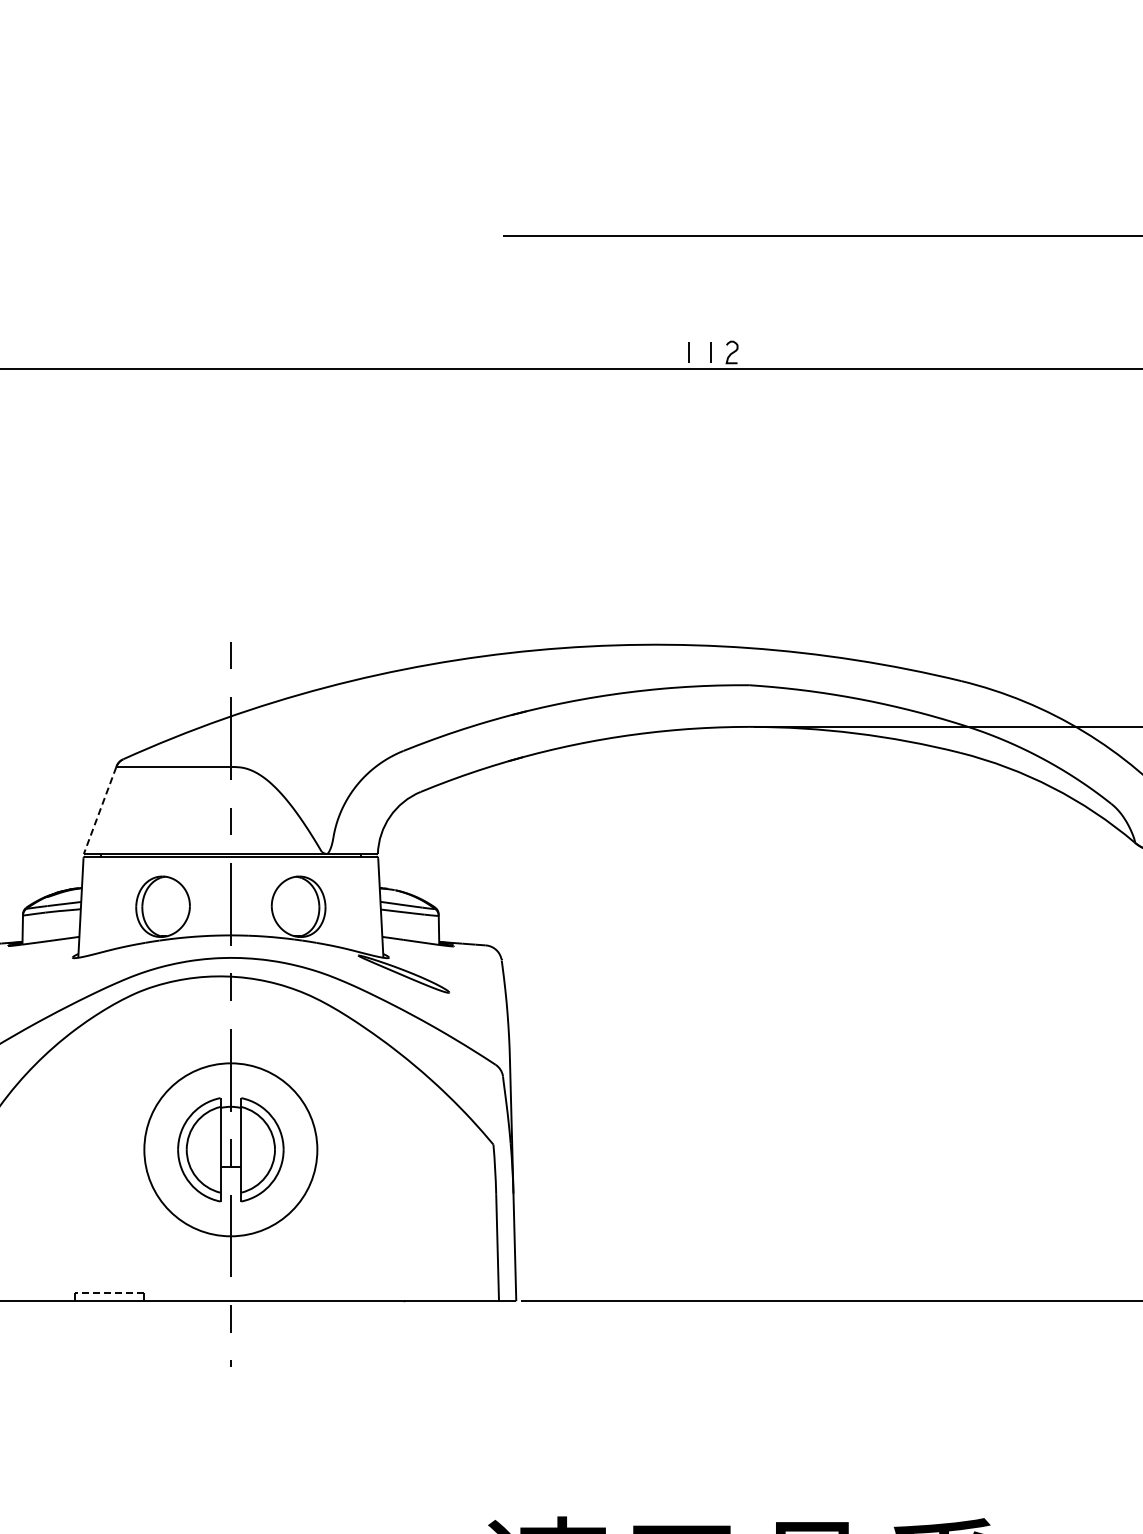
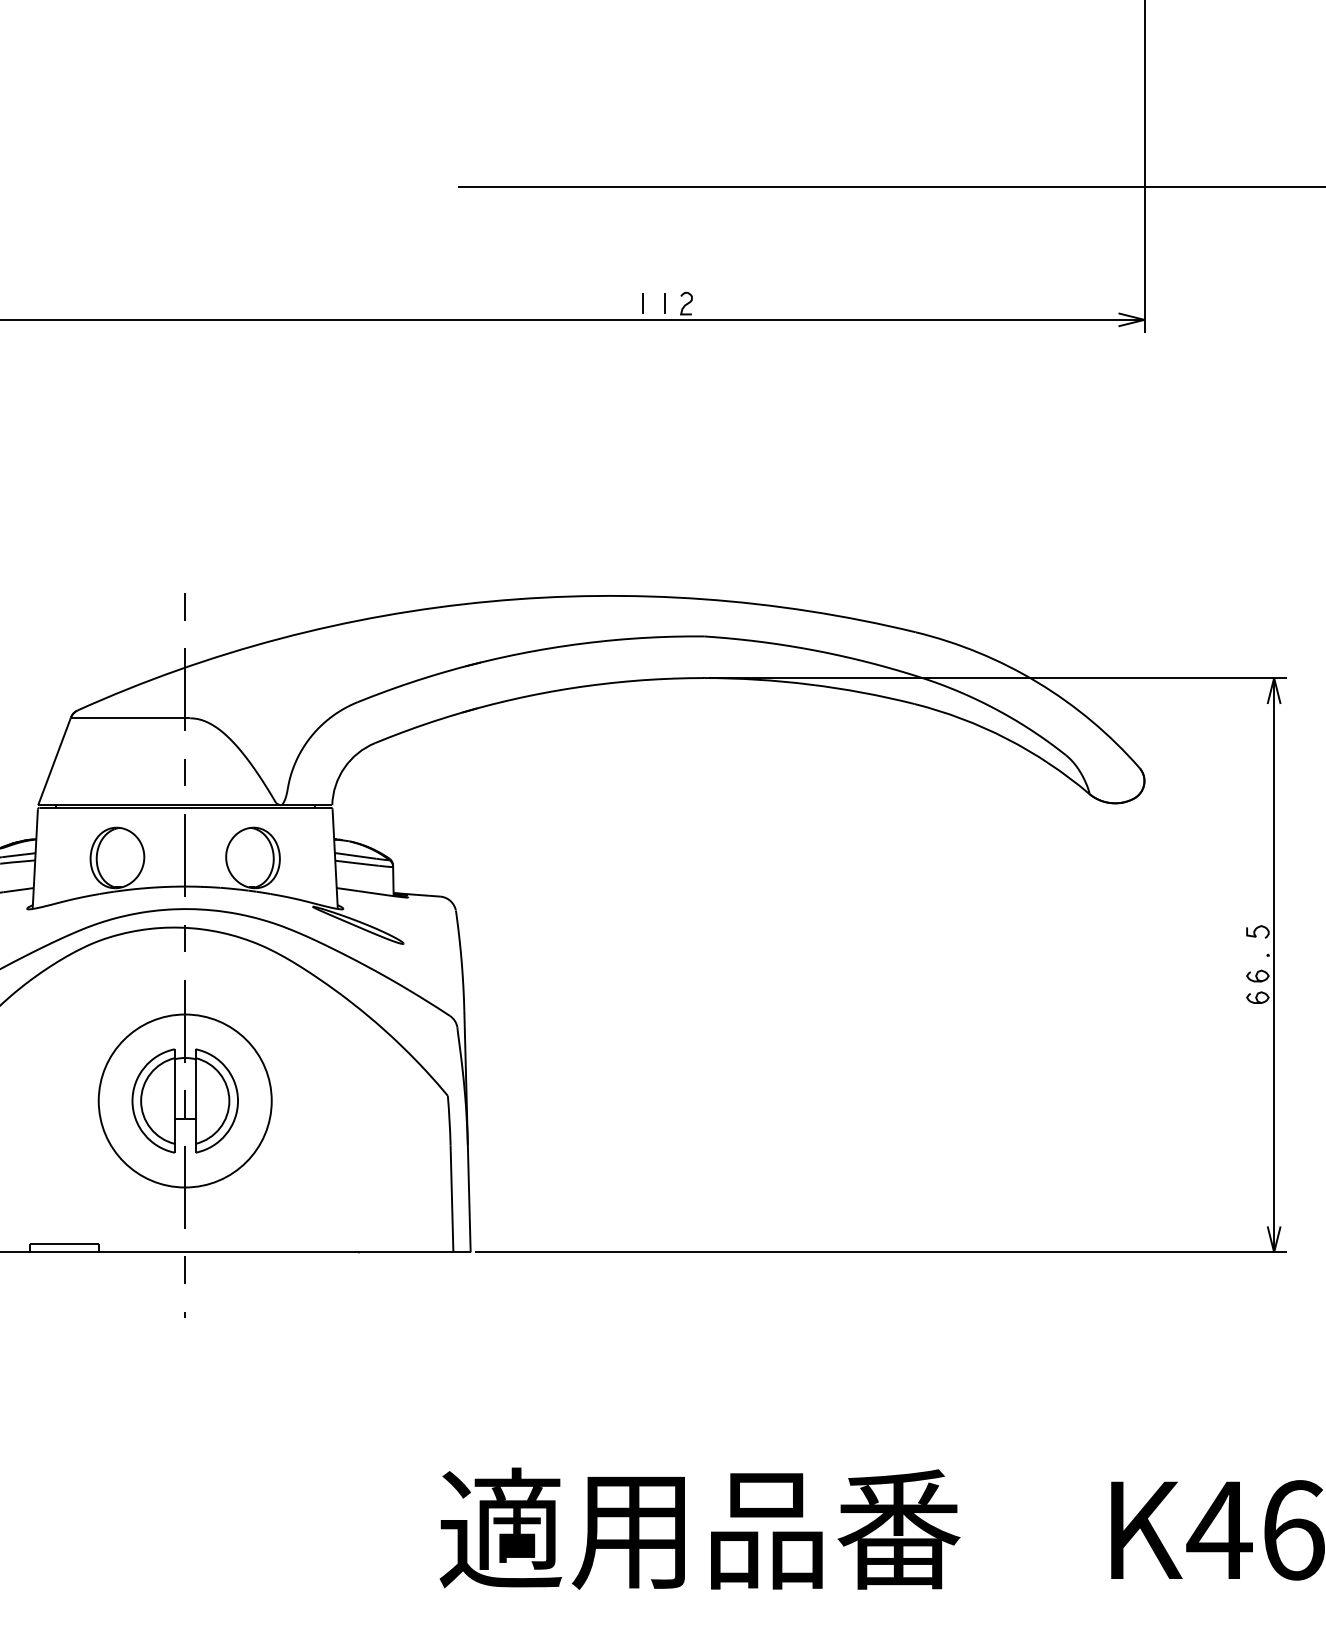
line: (100, 811) -> (54, 762), dashed -> solid
line: (110, 1292) -> (64, 1243), dashed -> solid

